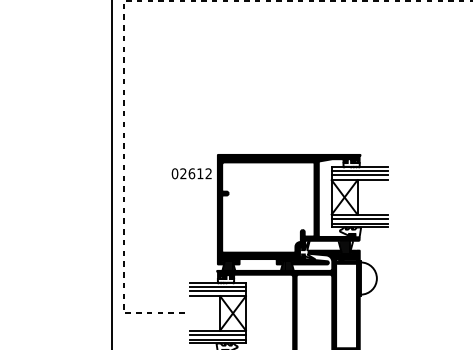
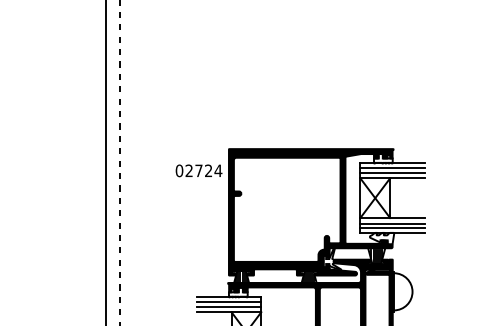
text: (200, 173) -> (208, 170), 02612 -> 02724

